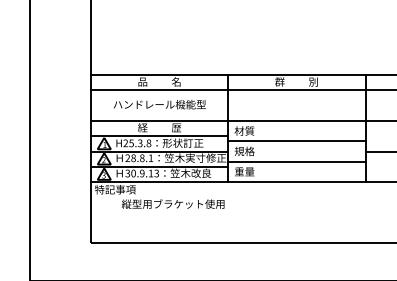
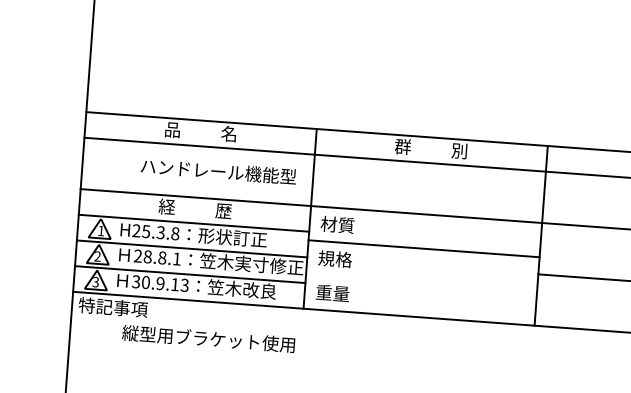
text: (159, 104) -> (218, 171), moved
line: (296, 161) -> (421, 282), removed

